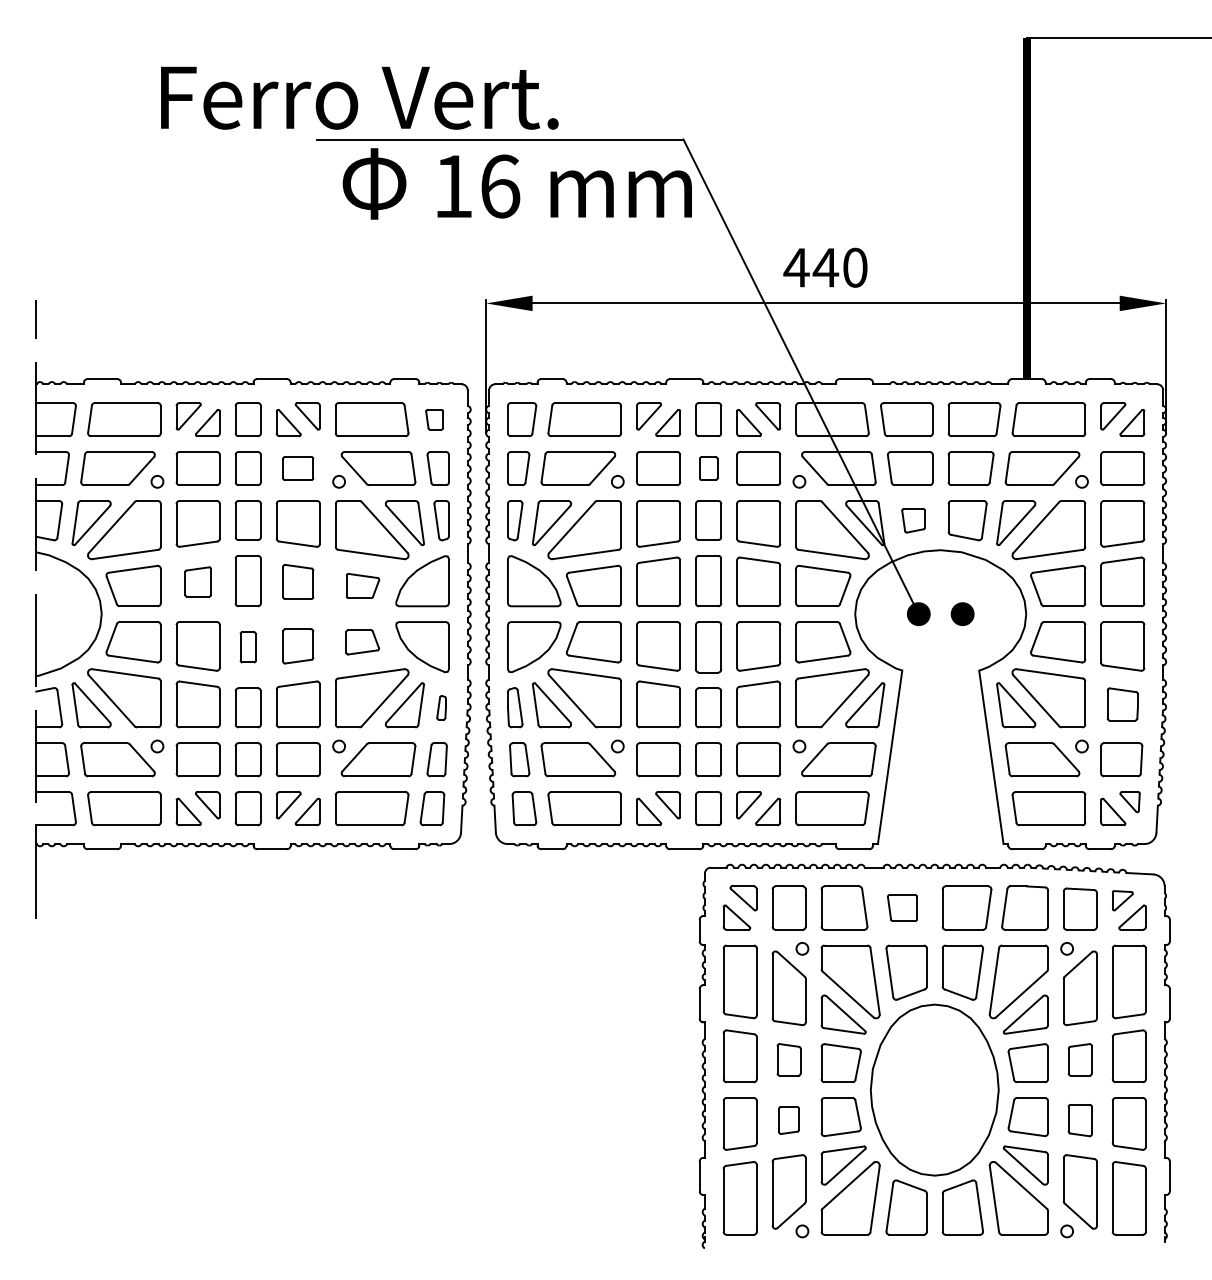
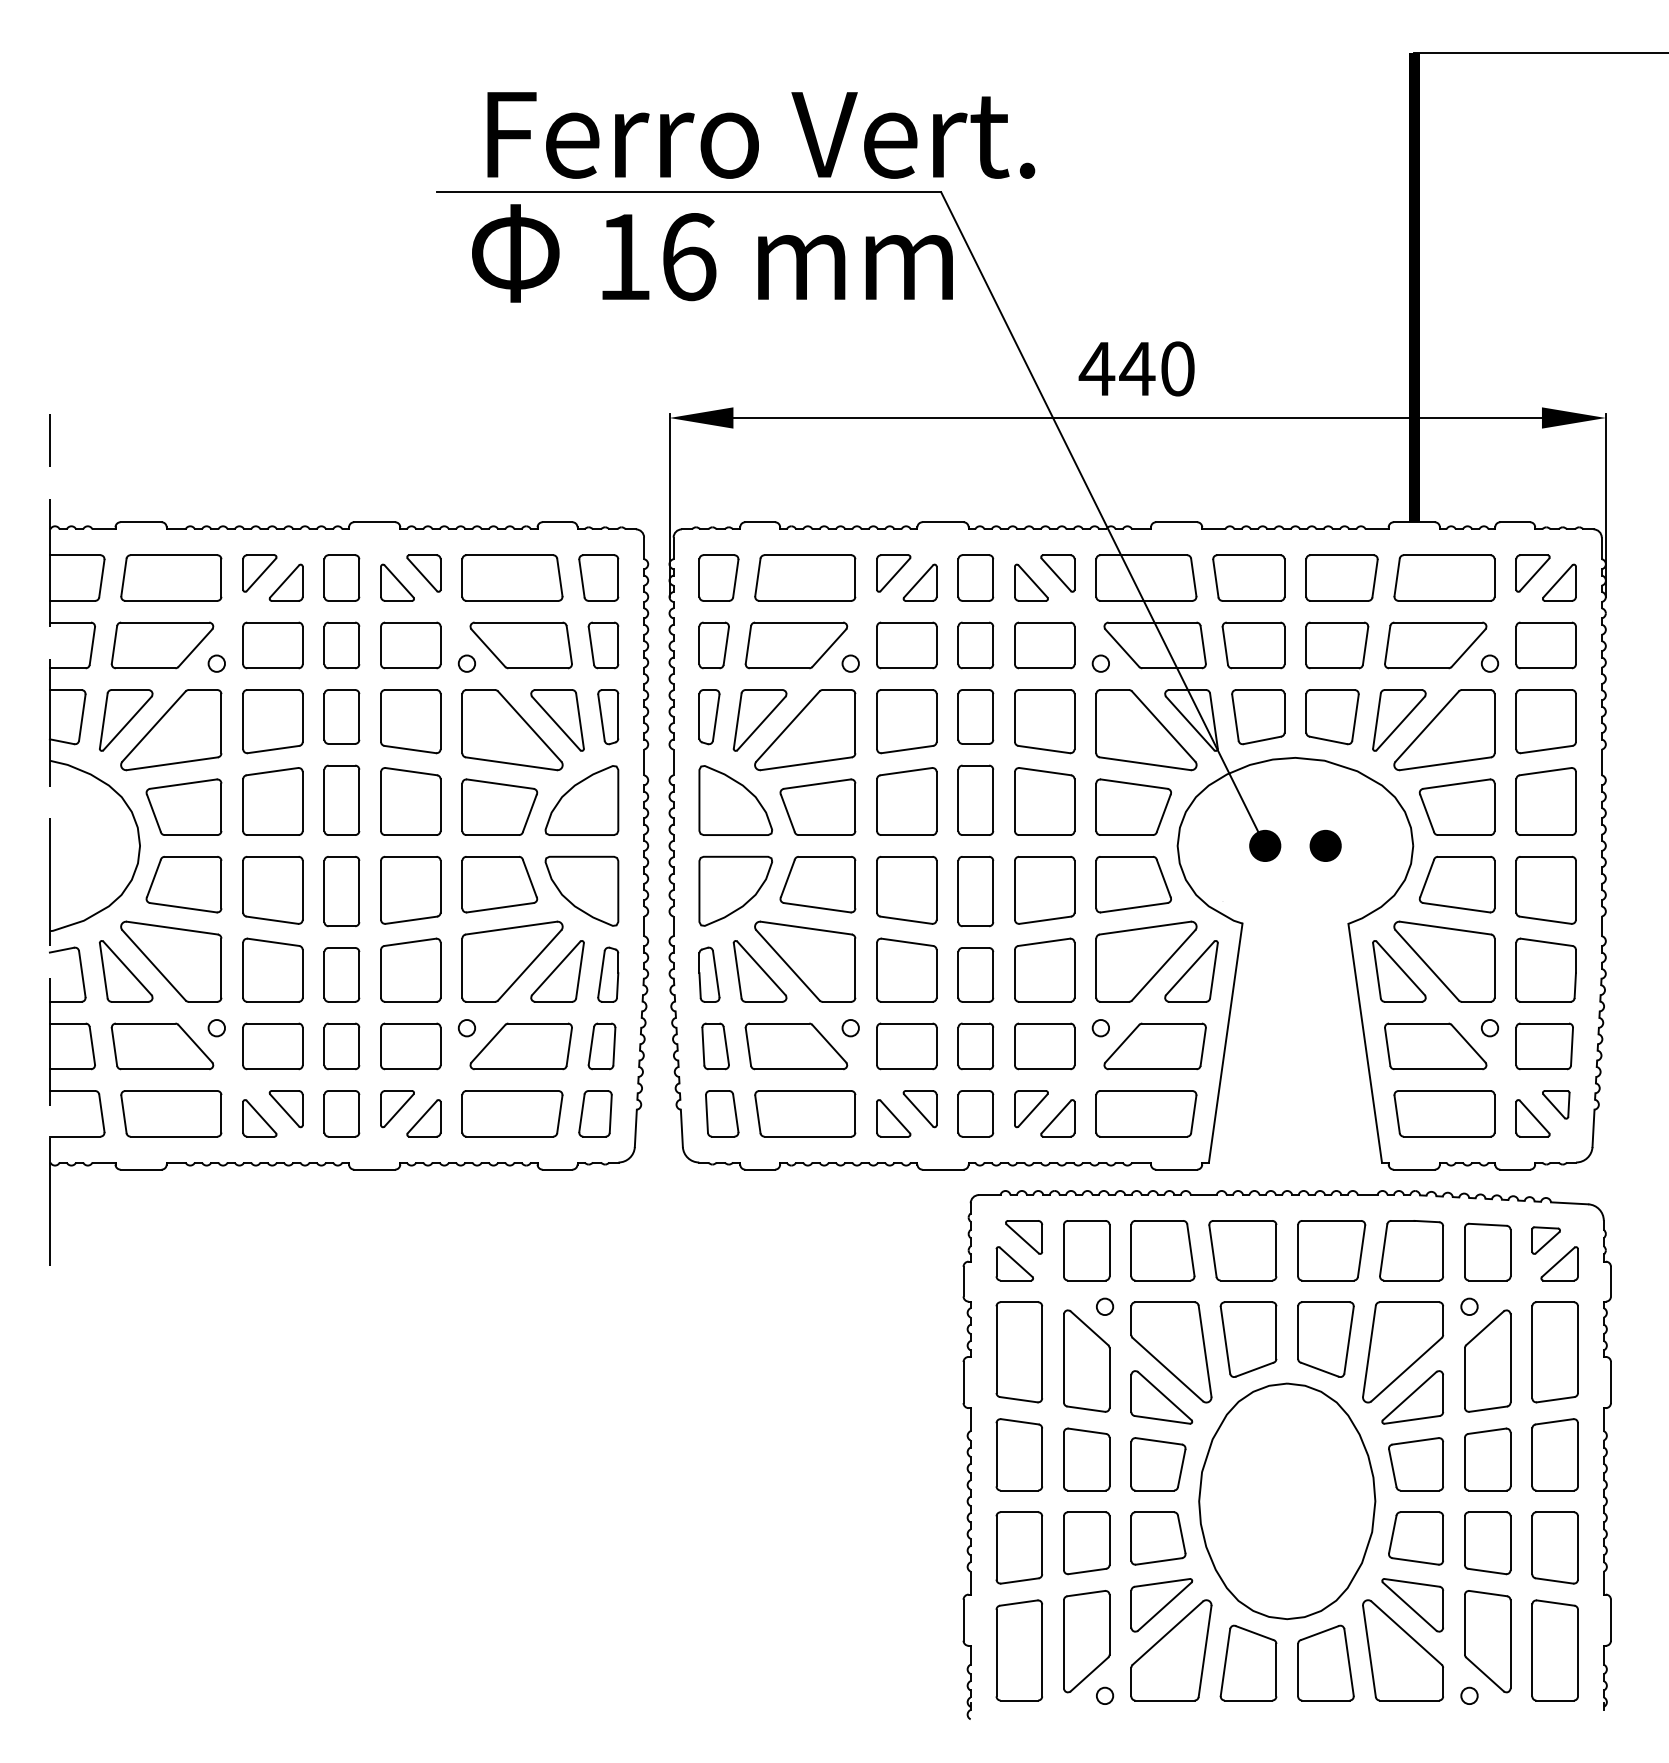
text: (359, 97) -> (760, 134), moved
part: (434, 419) -> (598, 577), size x1.67
part: (297, 468) -> (409, 645), size x1.43
part: (708, 468) -> (975, 645), size x1.43
part: (913, 520) -> (1257, 716), size x1.67
part: (197, 581) -> (271, 800), size x1.67
part: (297, 581) -> (409, 800), size x1.43
part: (362, 585) -> (499, 806), size x1.67
part: (362, 642) -> (499, 884), size x1.67
part: (297, 646) -> (409, 890), size x1.43
part: (247, 647) -> (340, 891), size x1.67
part: (1122, 704) -> (1545, 970), size x1.43
part: (441, 707) -> (607, 974), size x1.67
part: (902, 907) -> (1242, 1249), size x1.67
part: (788, 1059) -> (1085, 1459), size x1.43
part: (1079, 1059) -> (1486, 1459), size x1.43
part: (788, 1120) -> (1085, 1543), size x1.67
part: (1079, 1120) -> (1486, 1543), size x1.43

